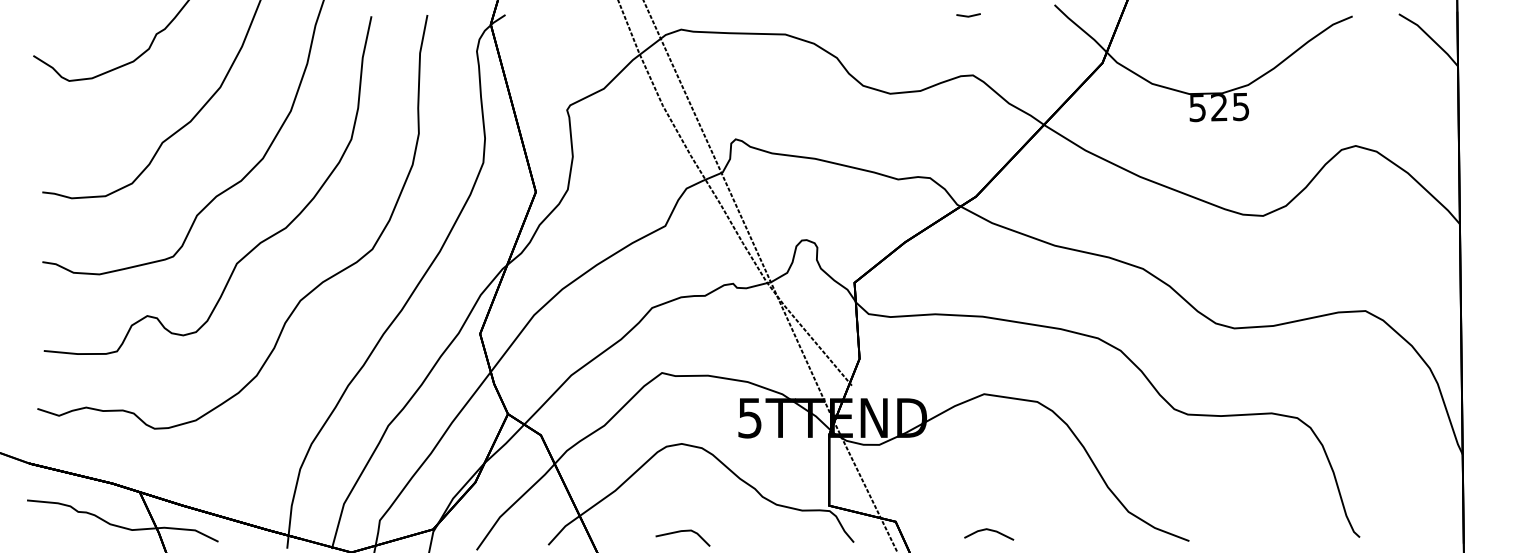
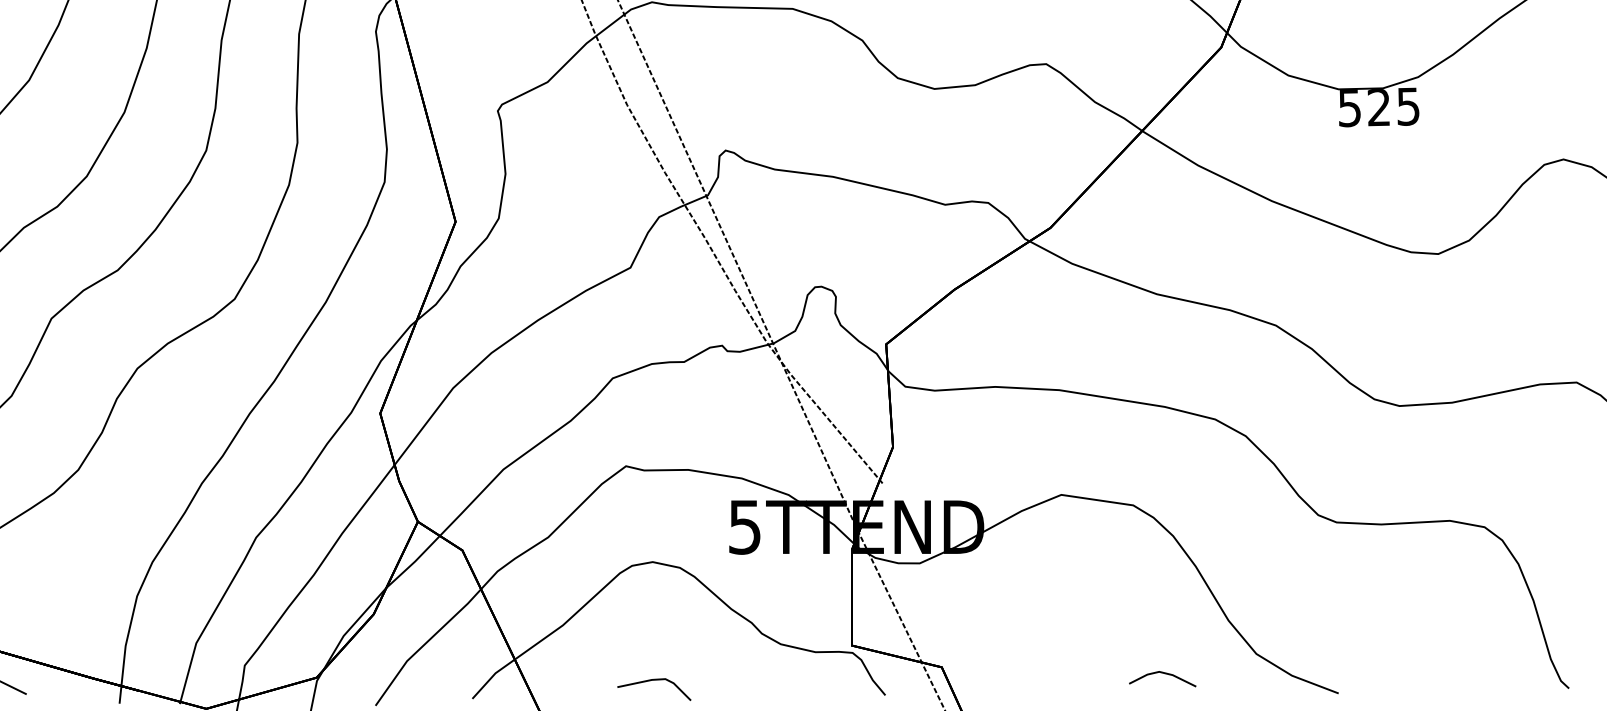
line: (991, 531) -> (1165, 675), moved

